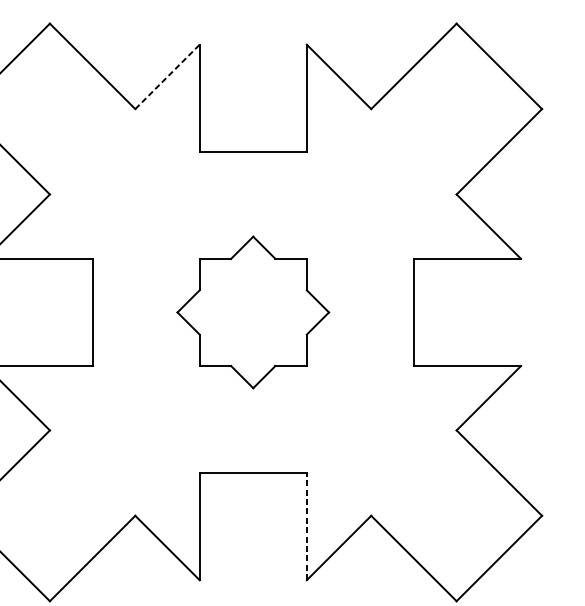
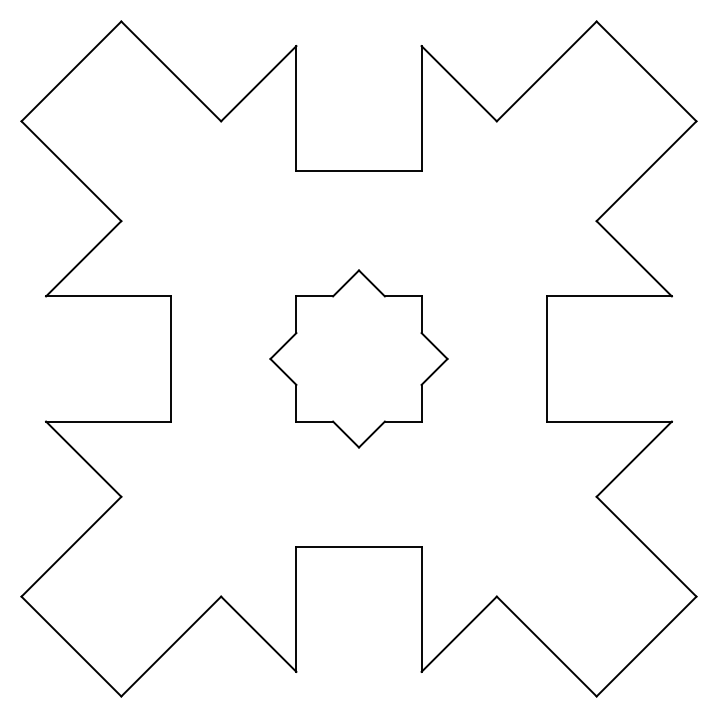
line: (168, 76) -> (259, 83), dashed -> solid
line: (306, 526) -> (421, 609), dashed -> solid

